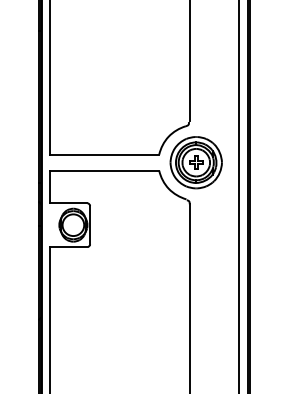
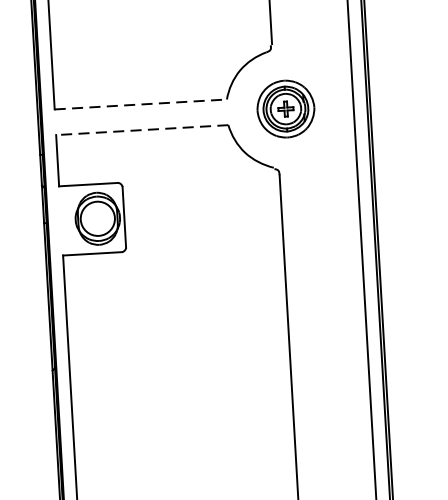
line: (104, 154) -> (140, 104), solid -> dashed
part: (195, 162) -> (284, 108), size x0.7
line: (104, 170) -> (141, 129), solid -> dashed

